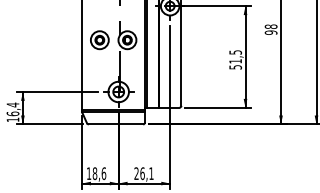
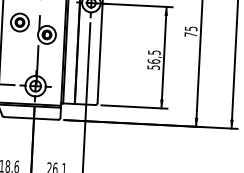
text: (270, 29) -> (190, 31), 98 -> 75
part: (99, 40) -> (19, 22), moved
text: (235, 61) -> (153, 61), 51,5 -> 56,5

